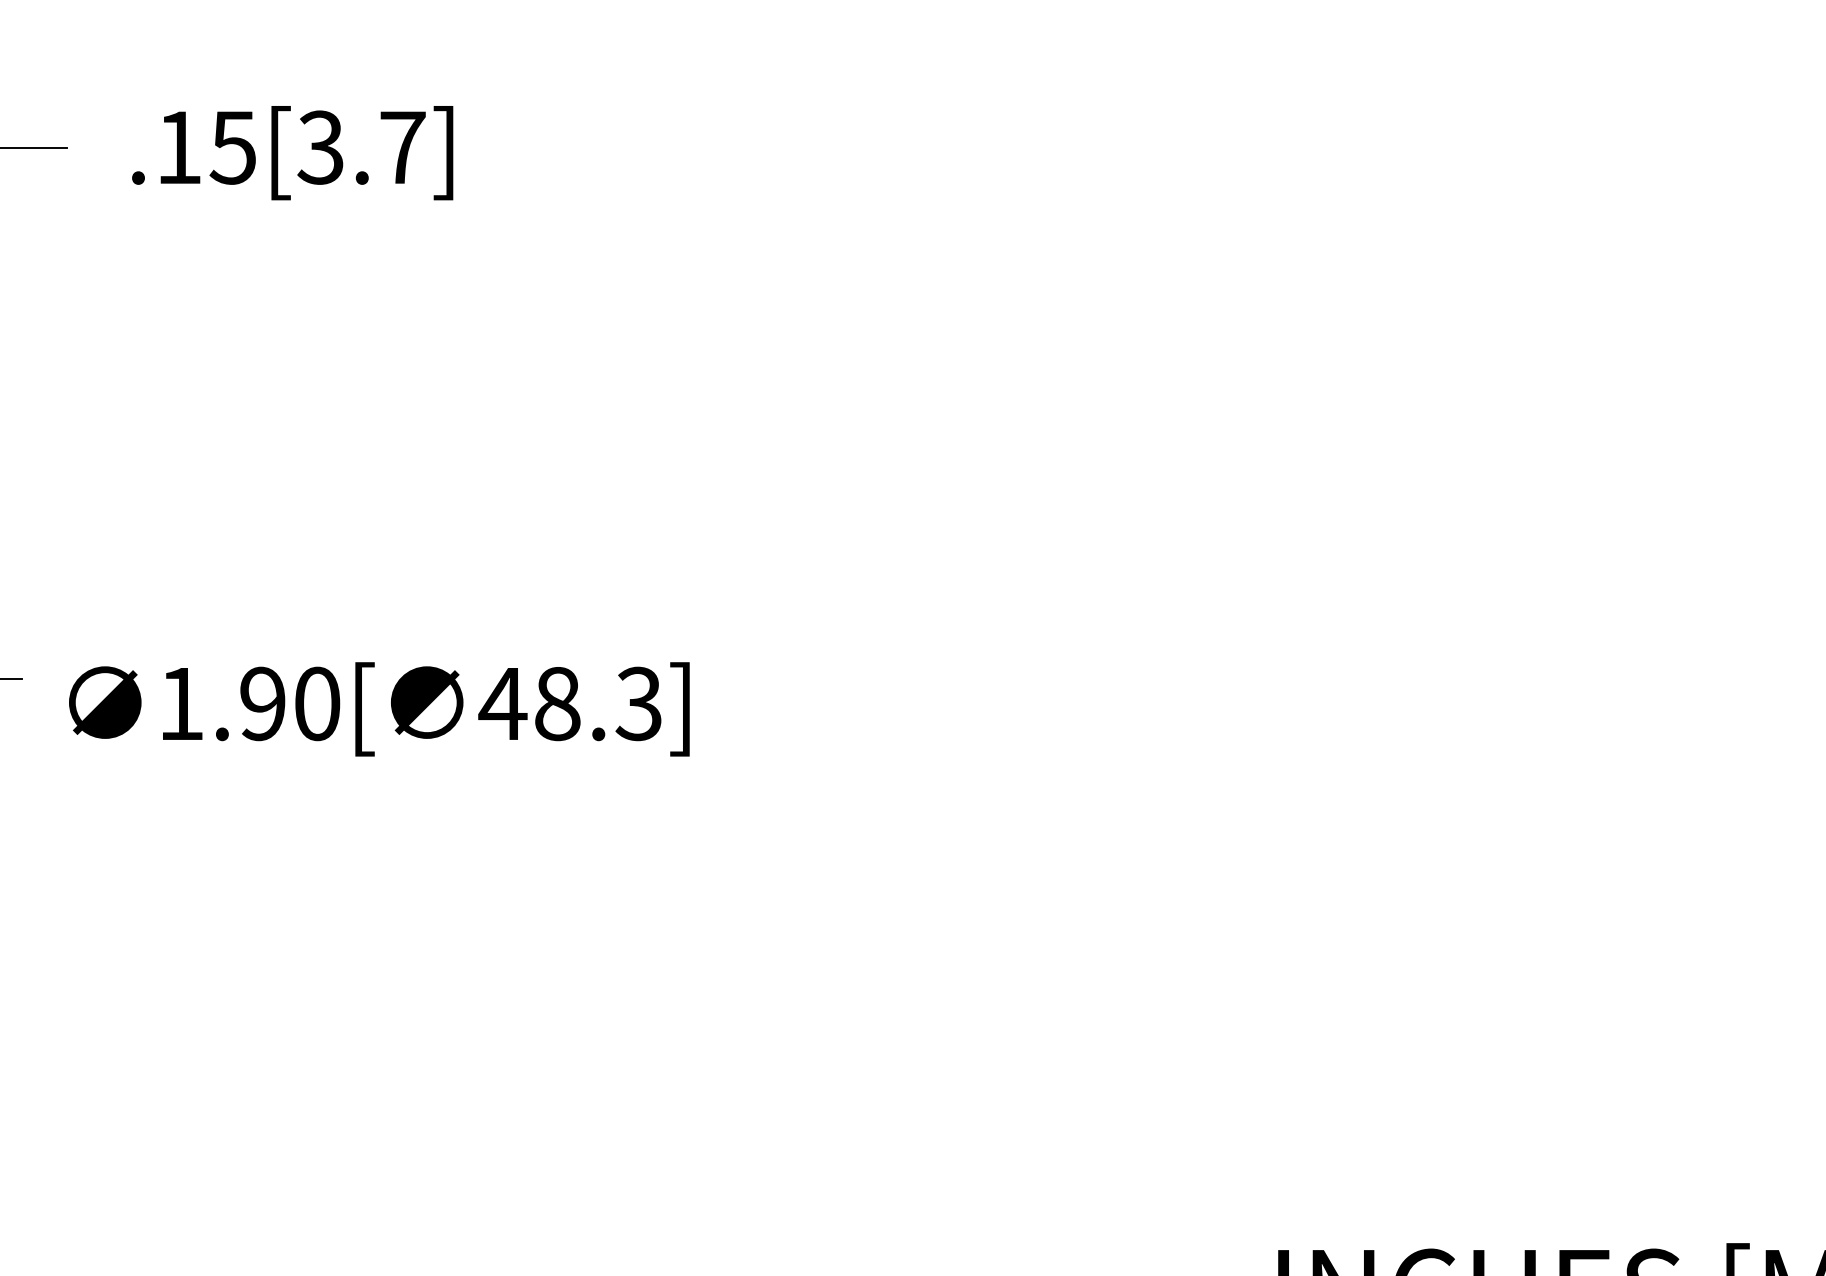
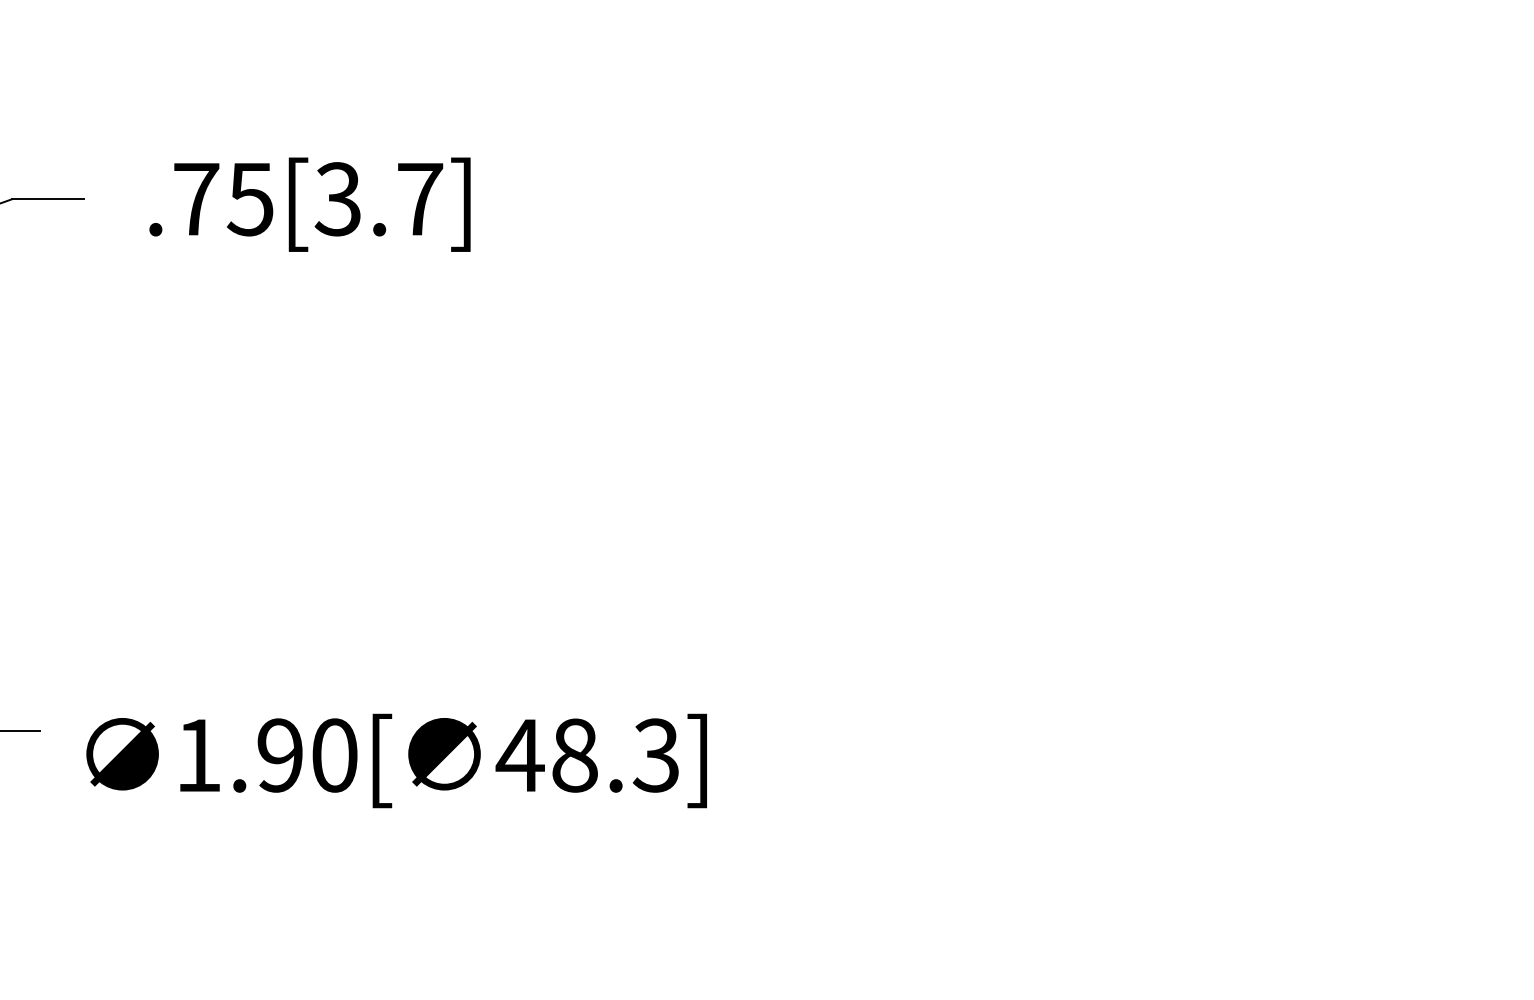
text: (179, 147) -> (196, 199), .15[3.7] -> .75[3.7]

